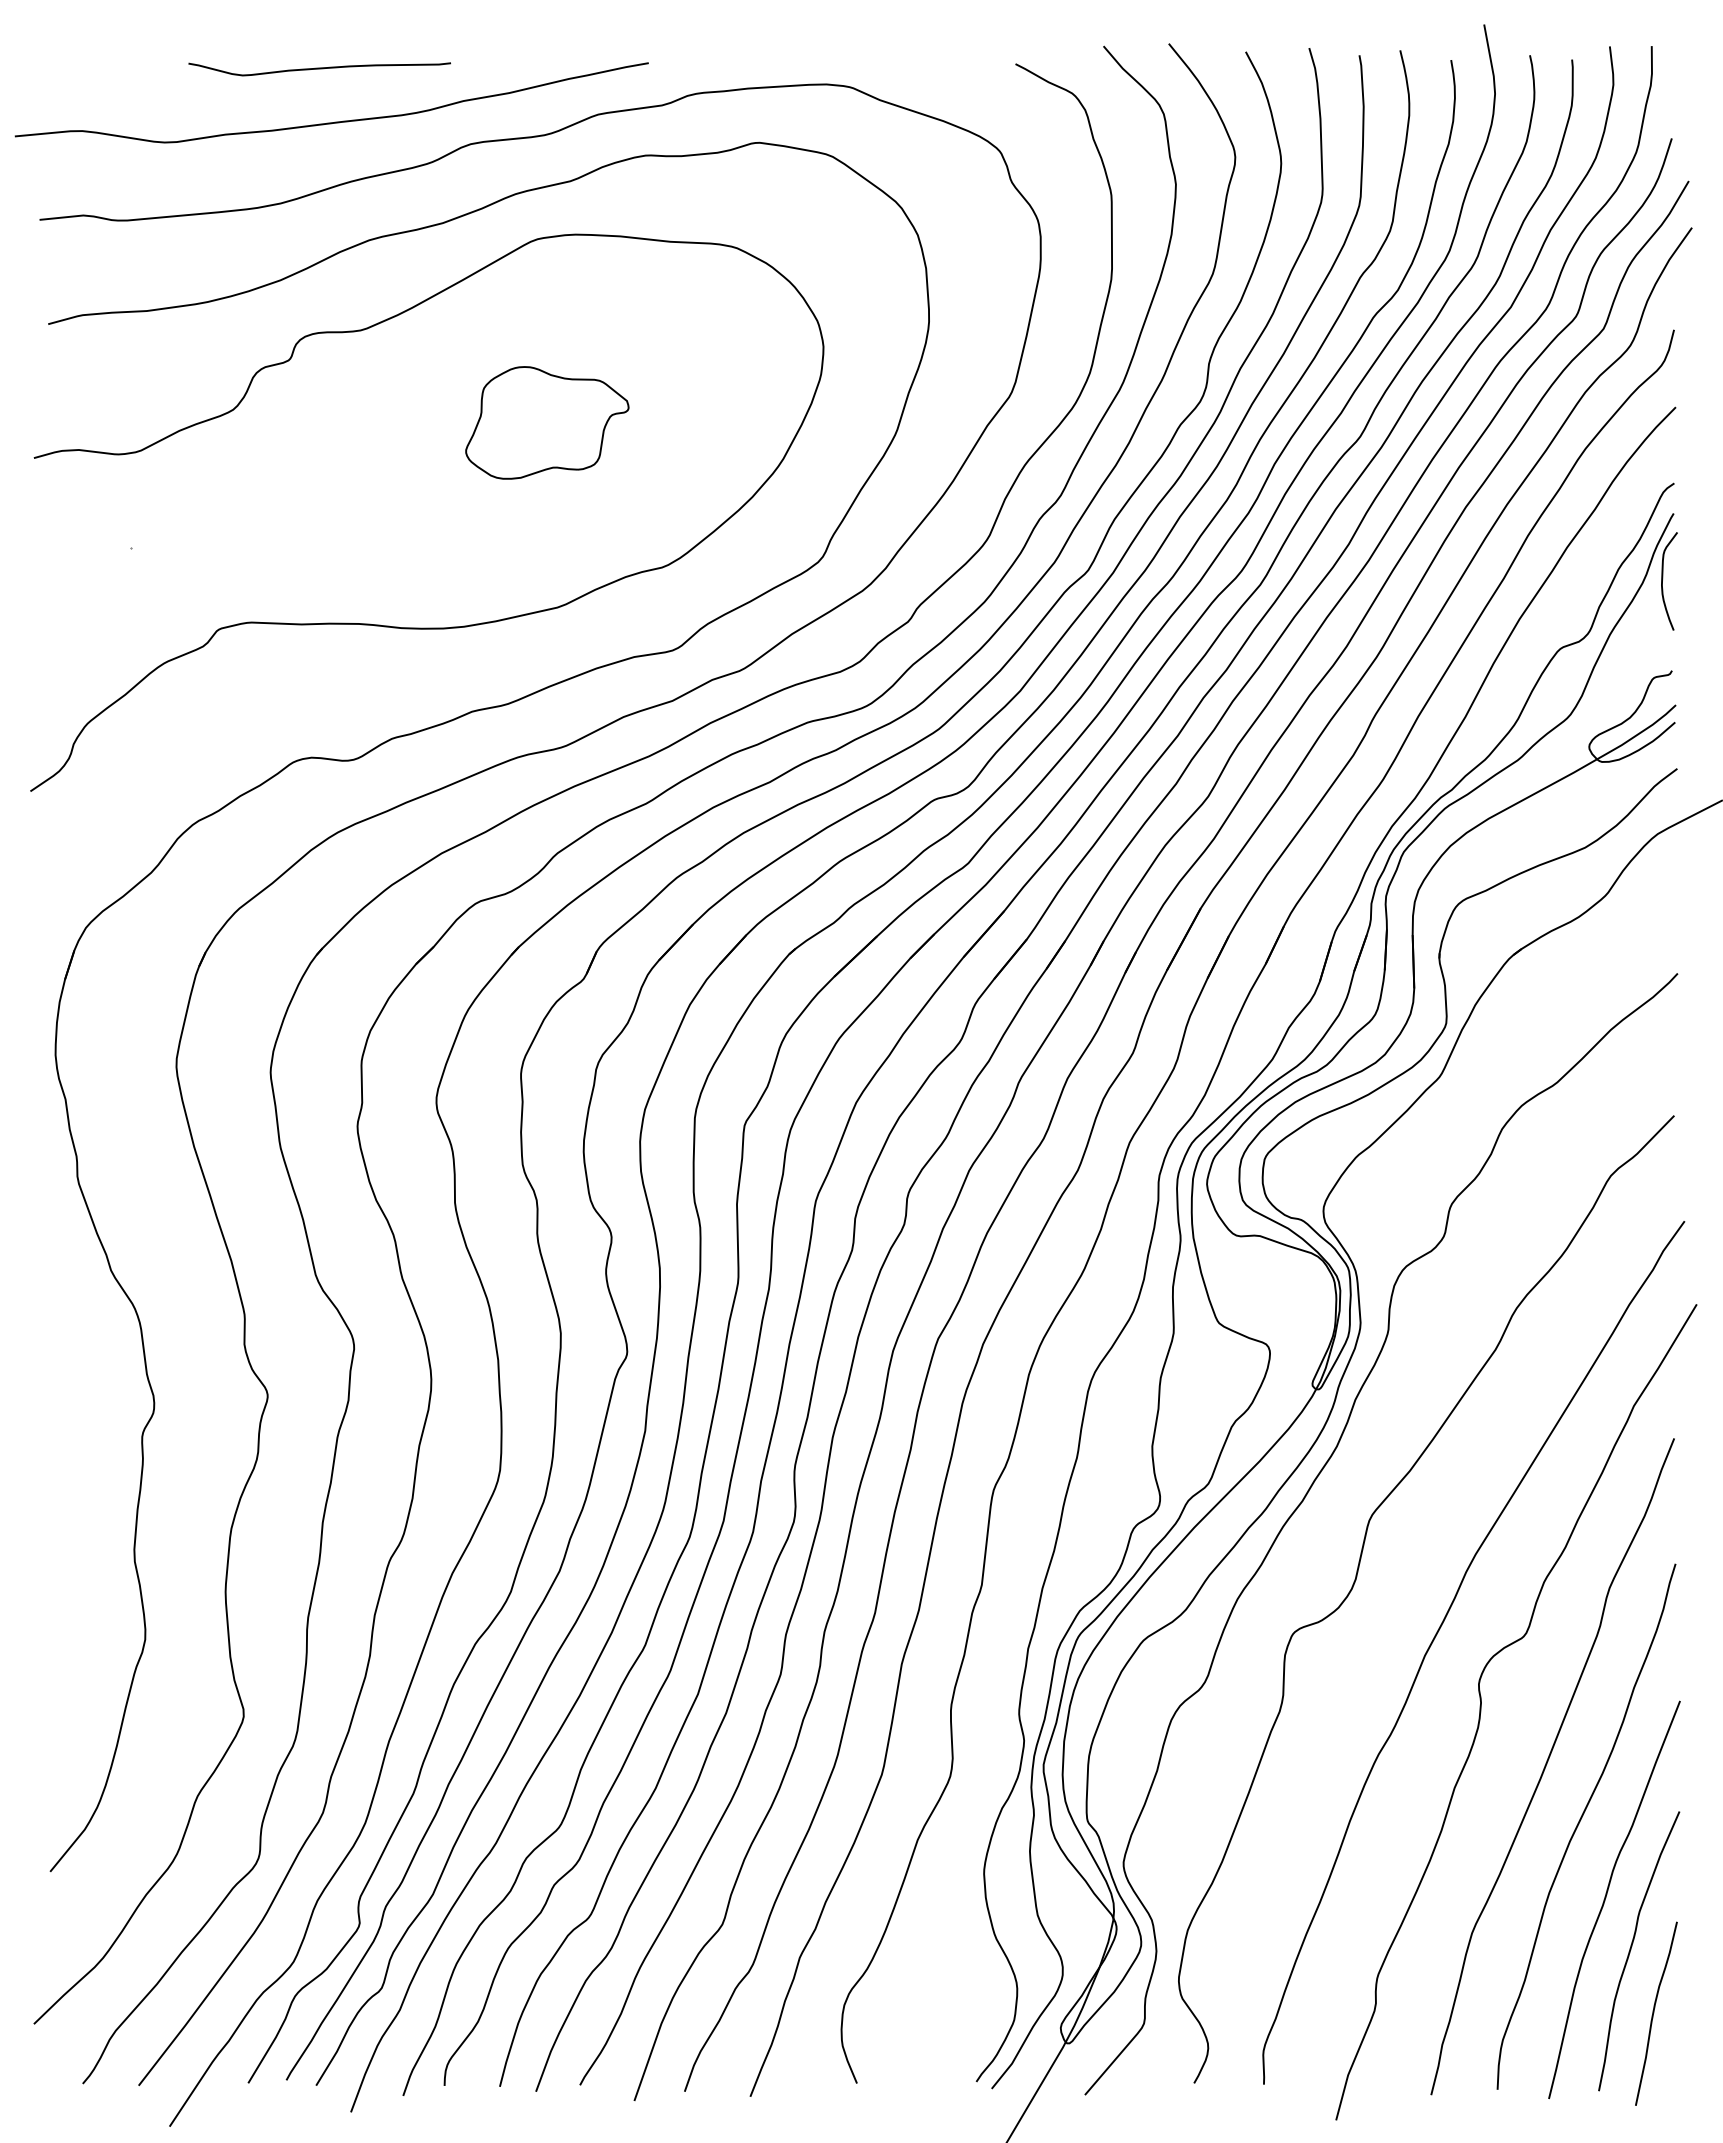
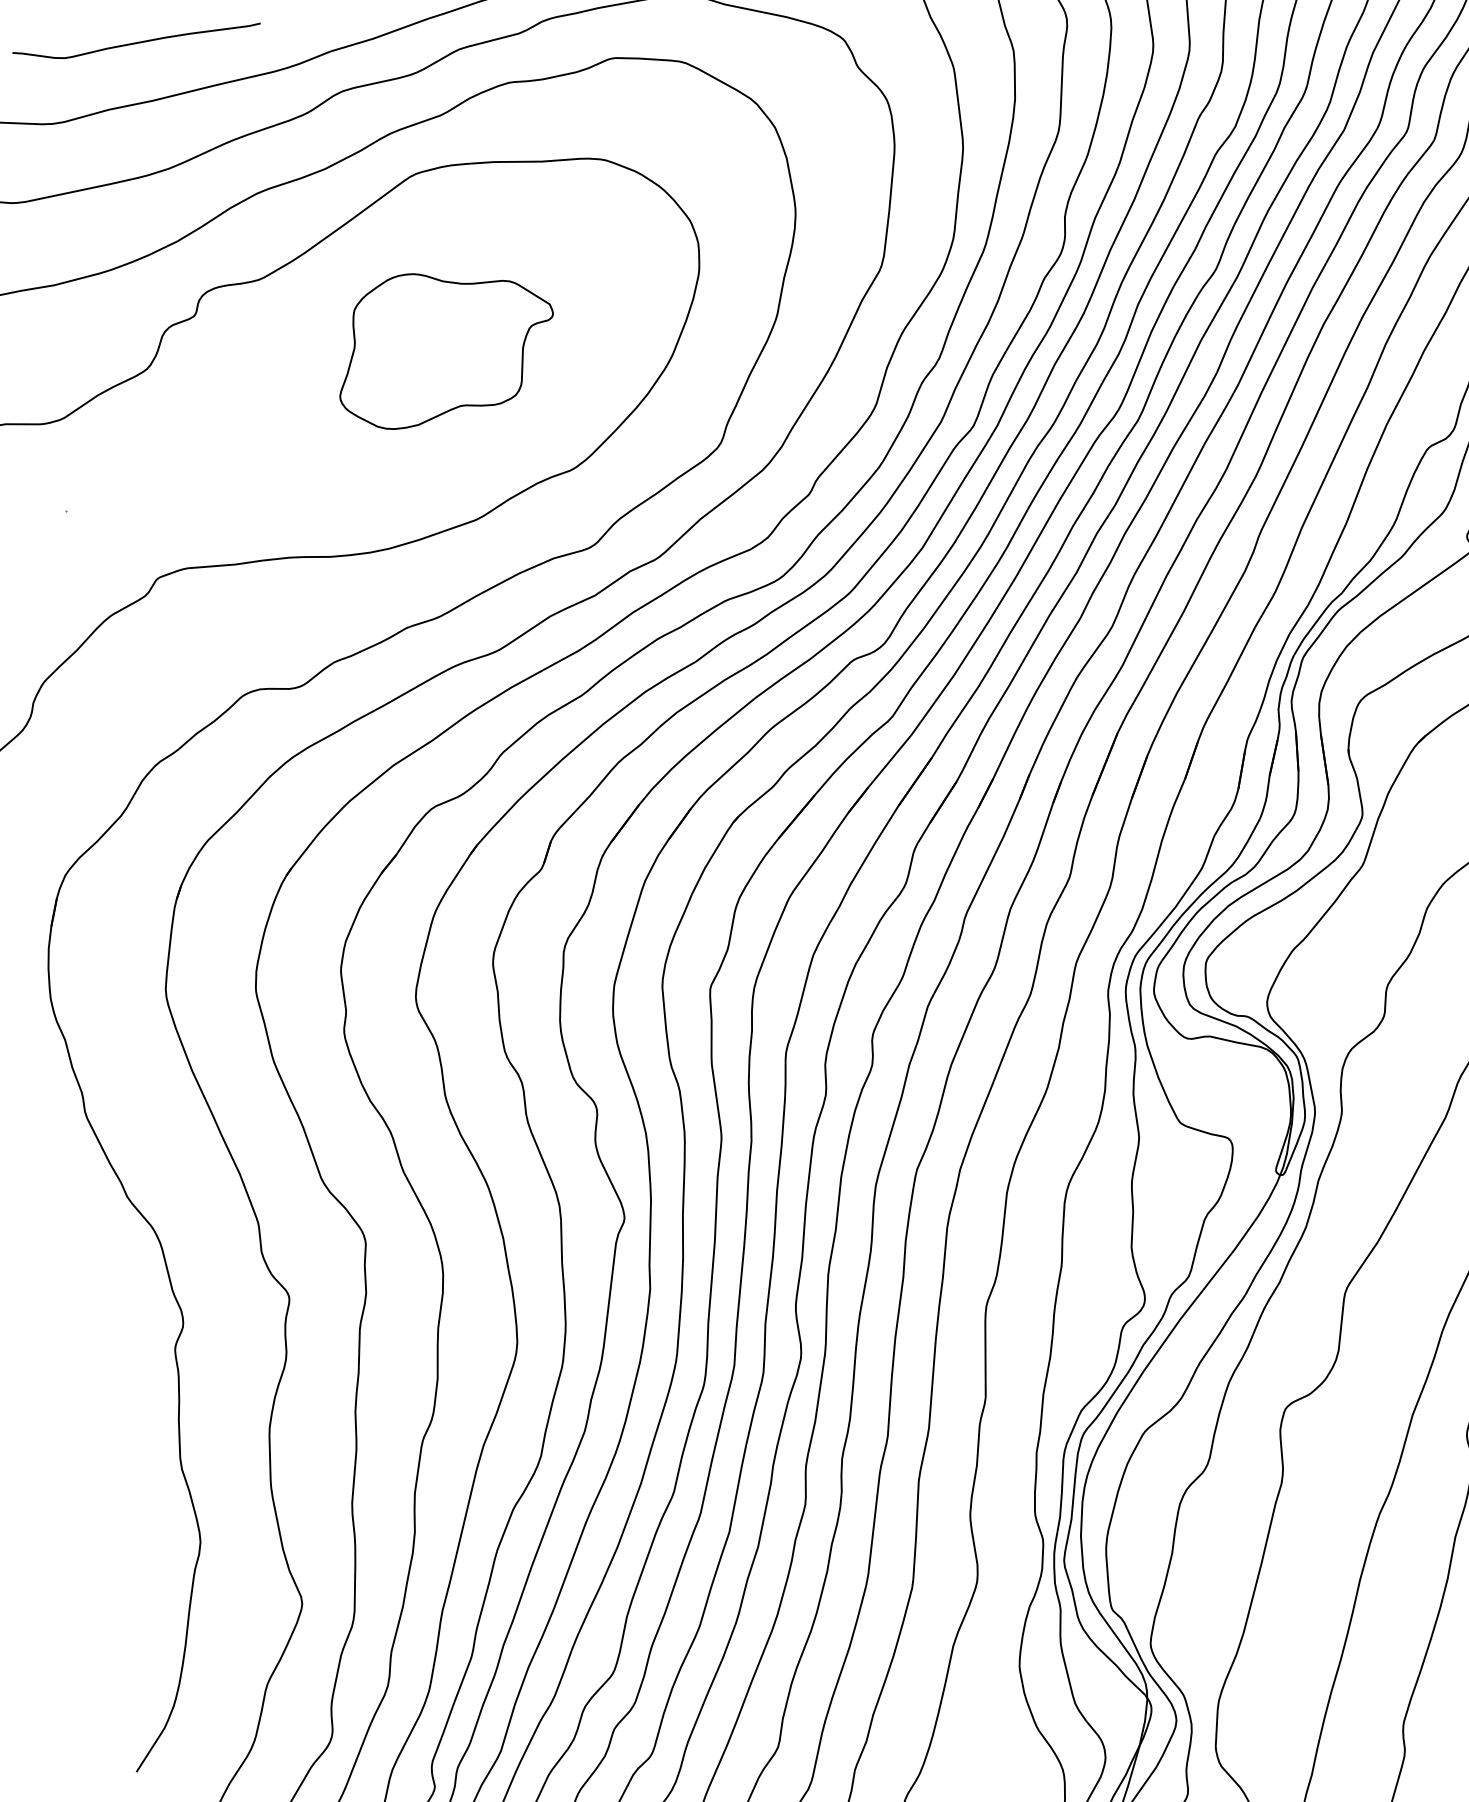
curve: (319, 69) -> (136, 43), moved
part: (547, 422) -> (445, 346), size x1.43

